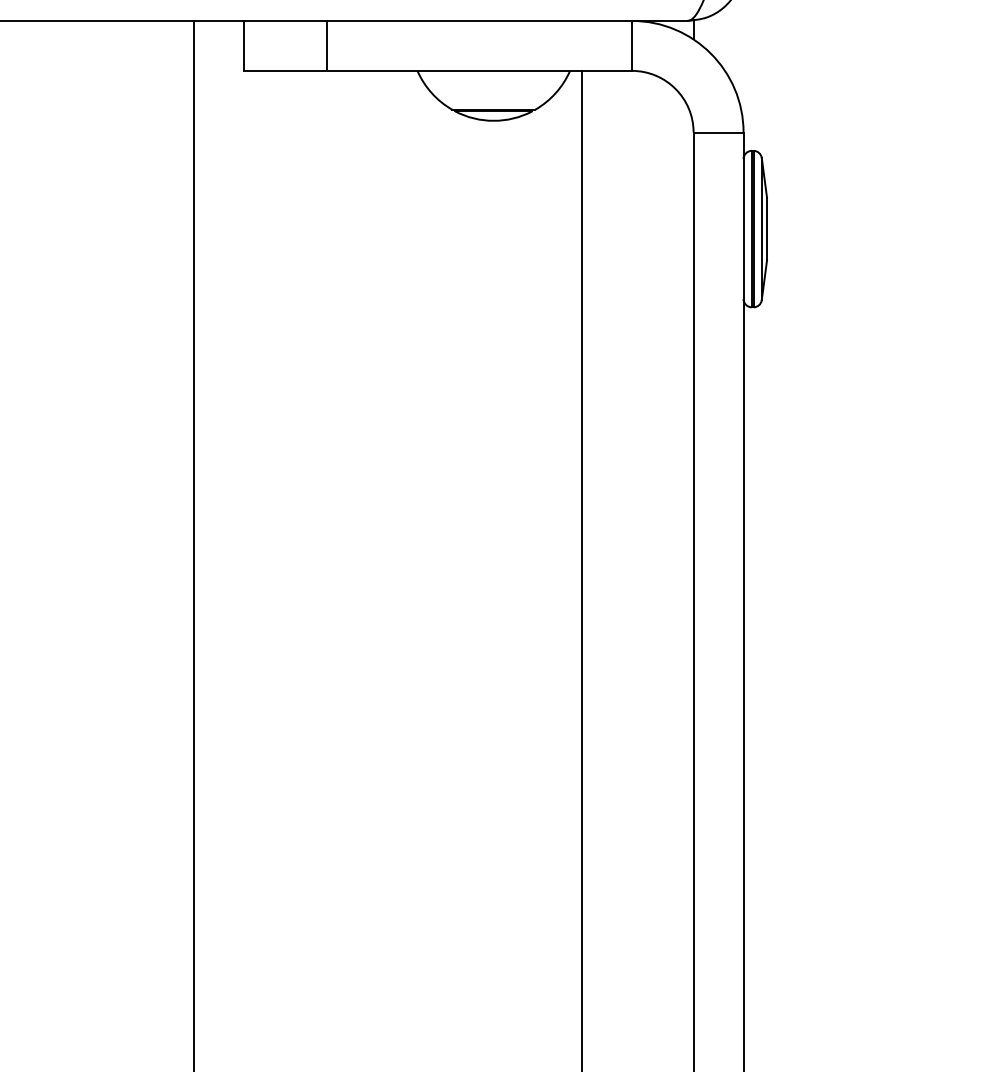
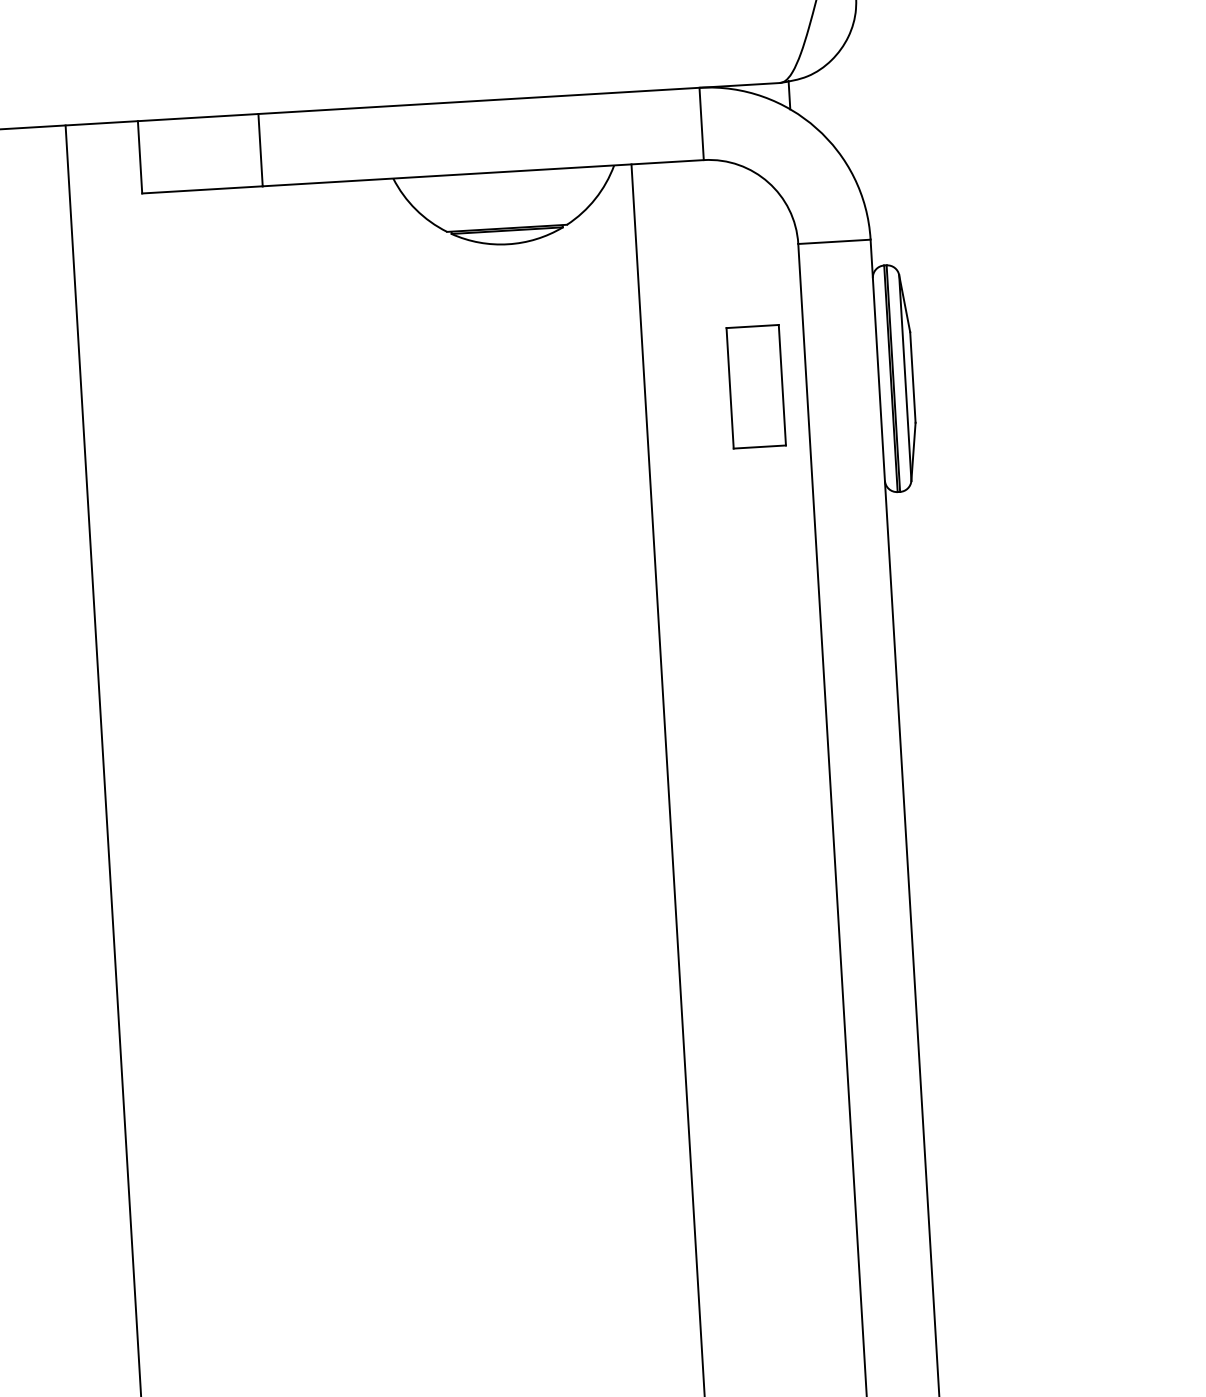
part: (658, 228) -> (755, 385), added

